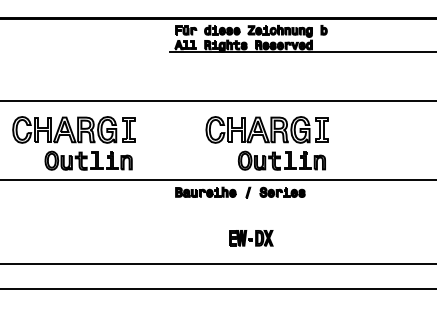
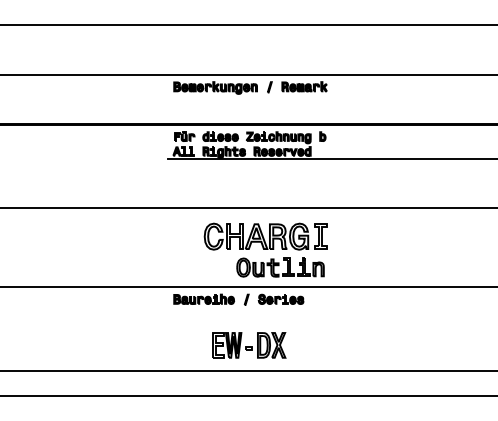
part: (73, 142) -> (71, 249), removed
part: (251, 238) -> (249, 345), size x1.67

